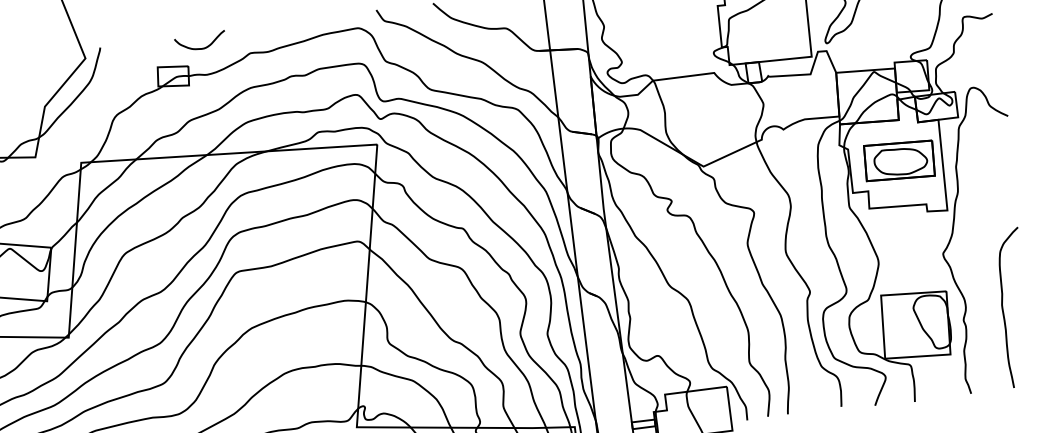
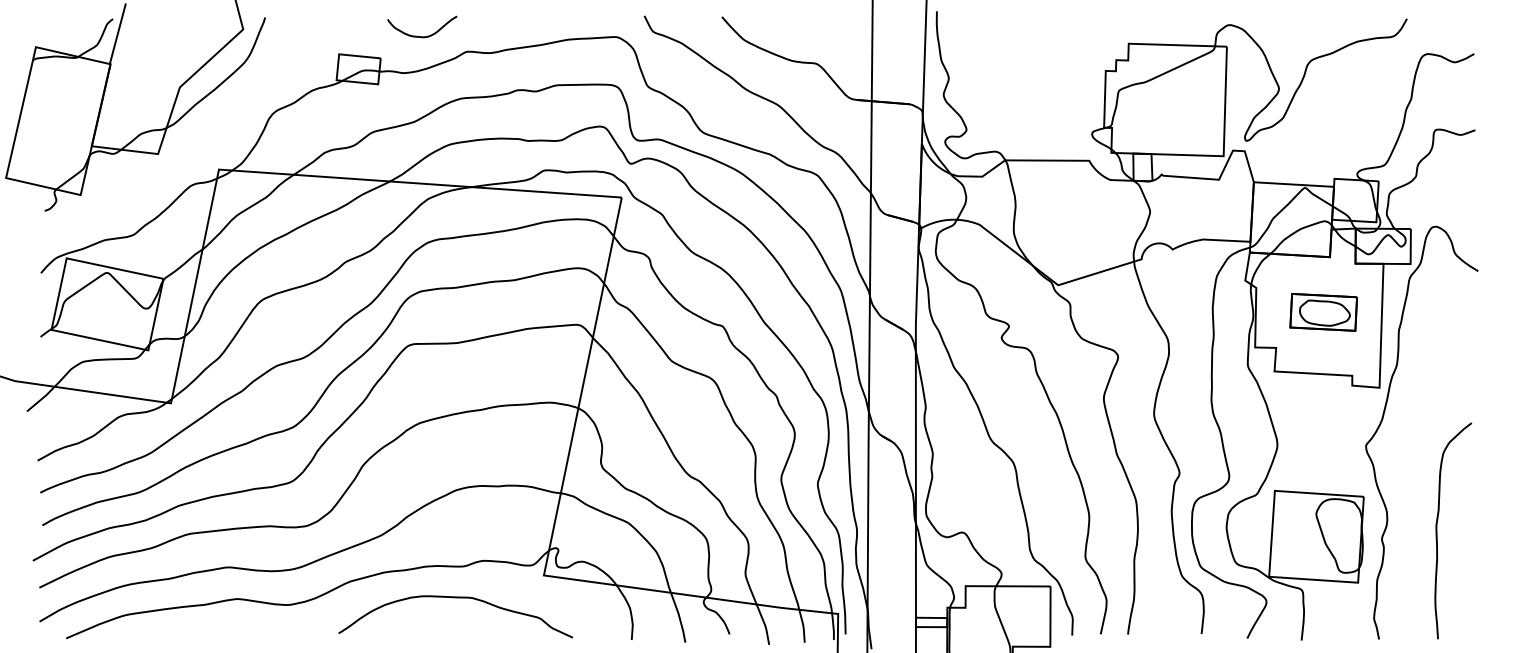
curve: (201, 48) -> (422, 36), moved
part: (899, 160) -> (1323, 312), size x0.7

